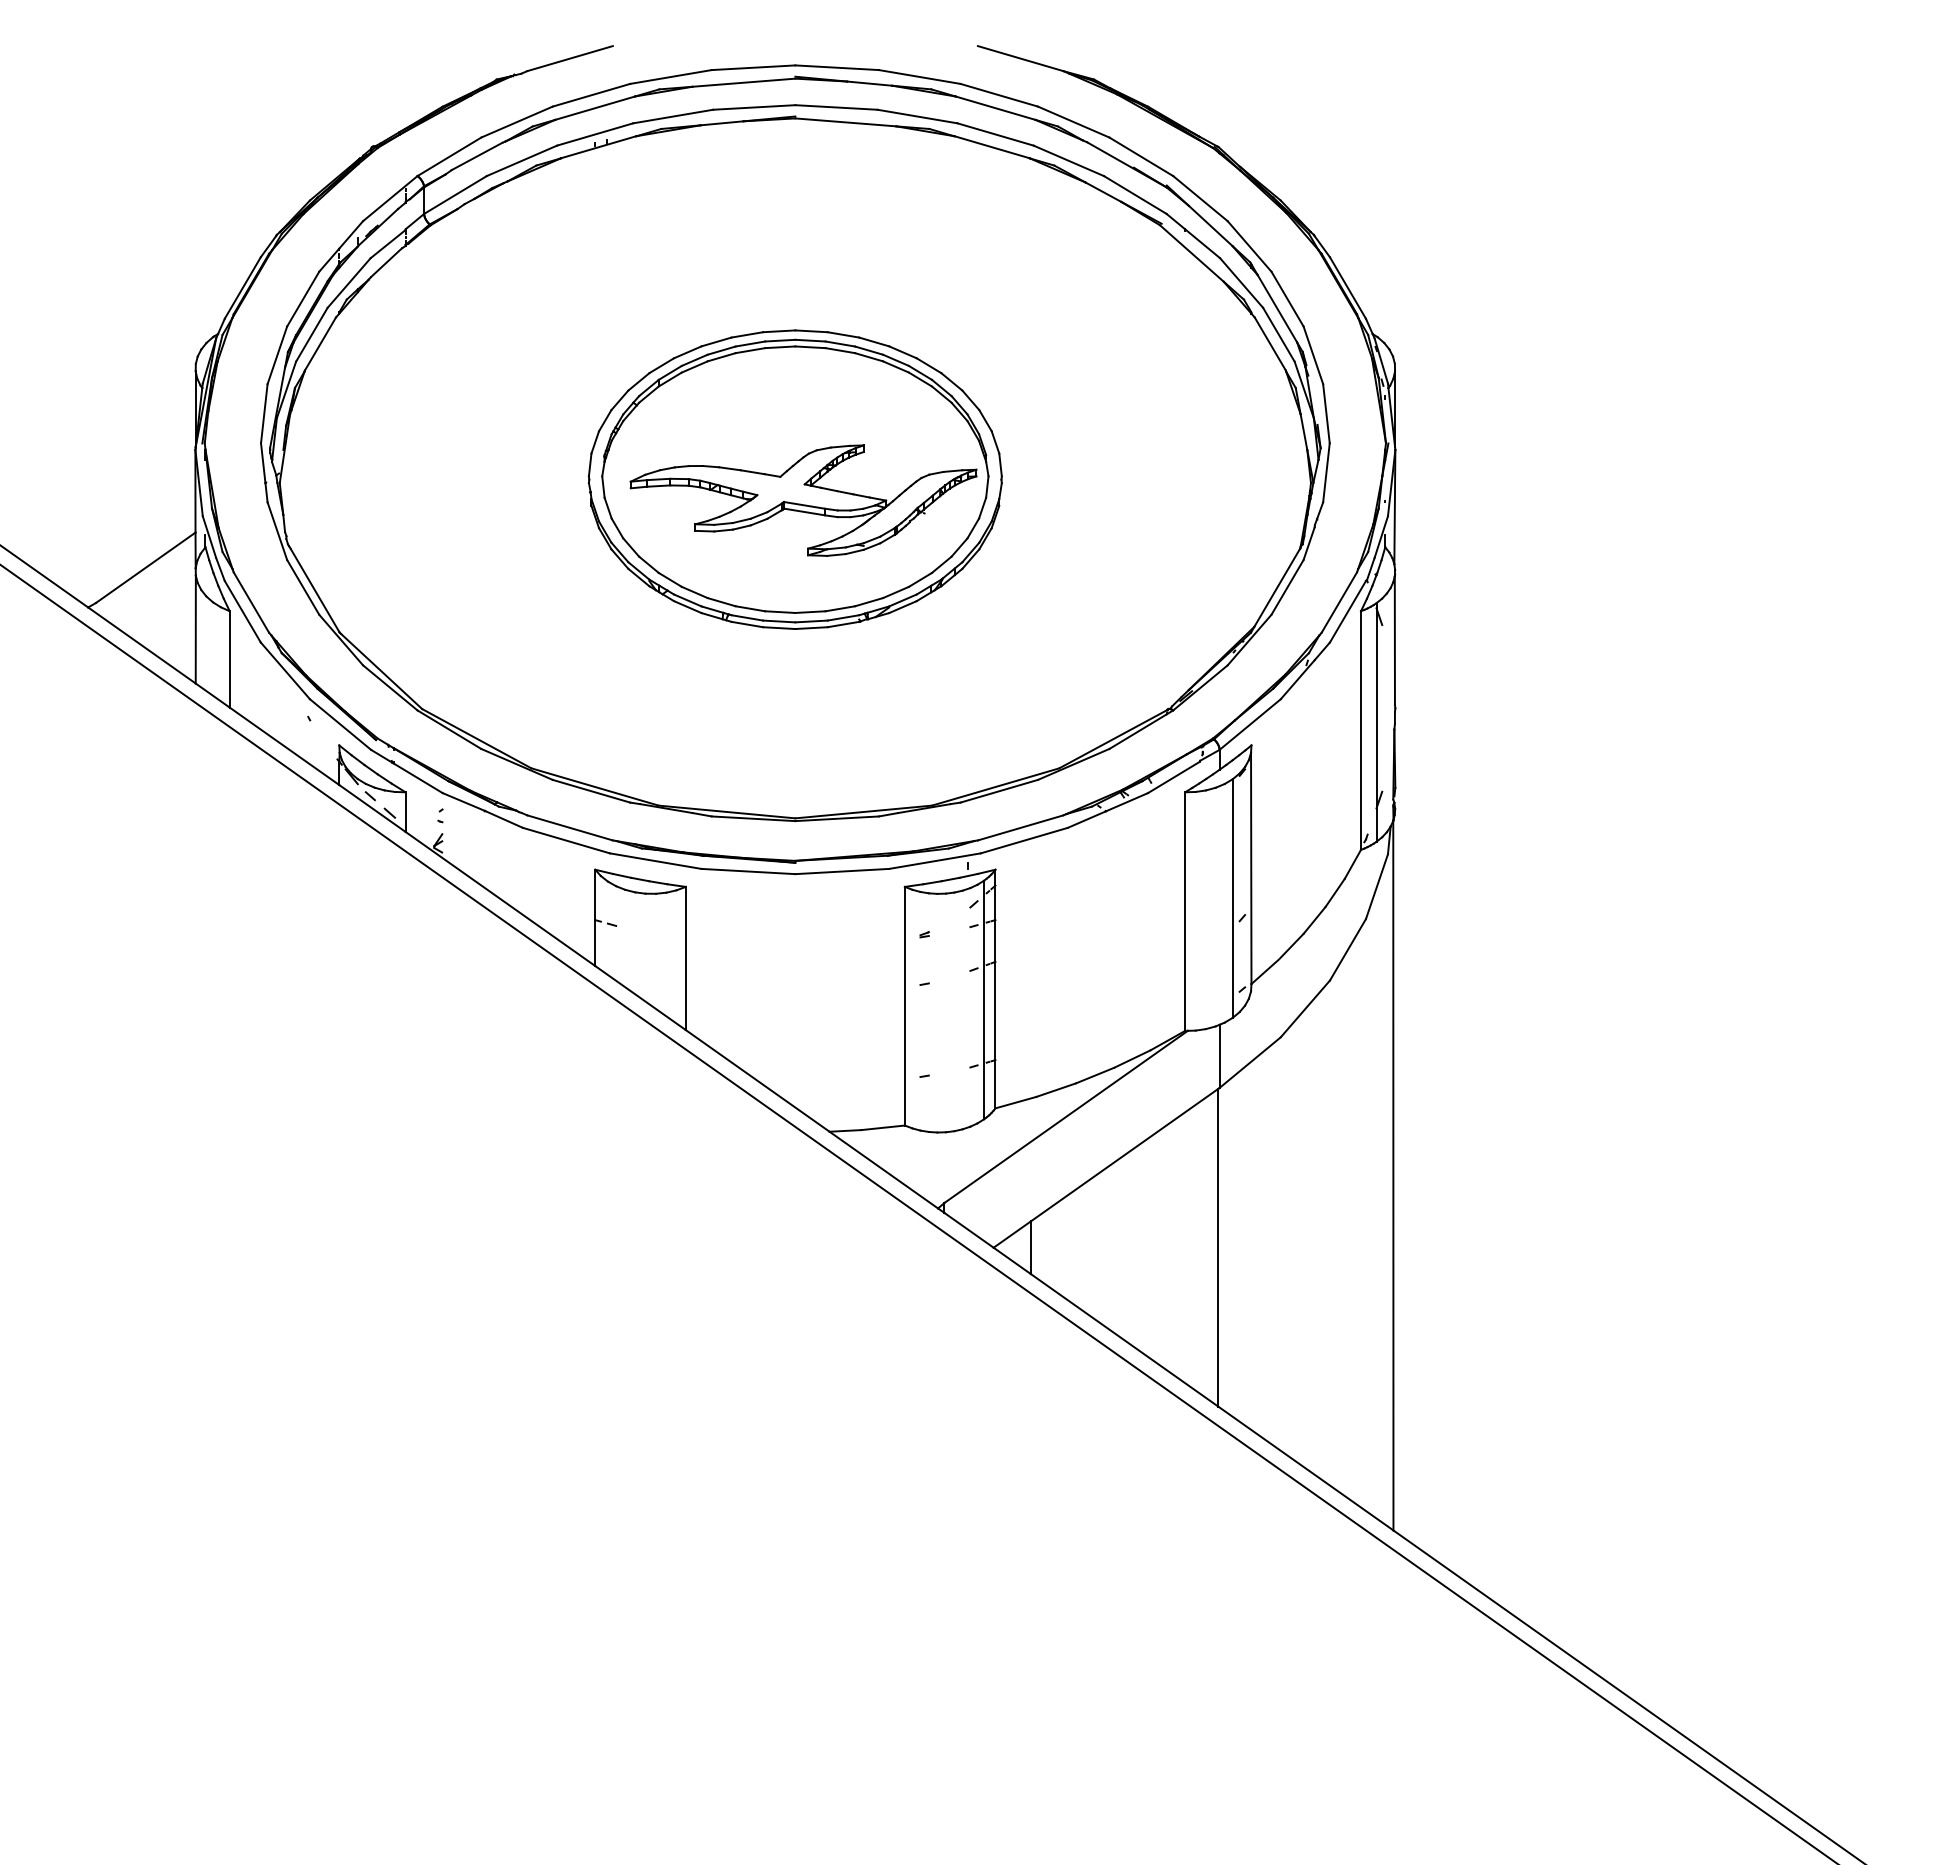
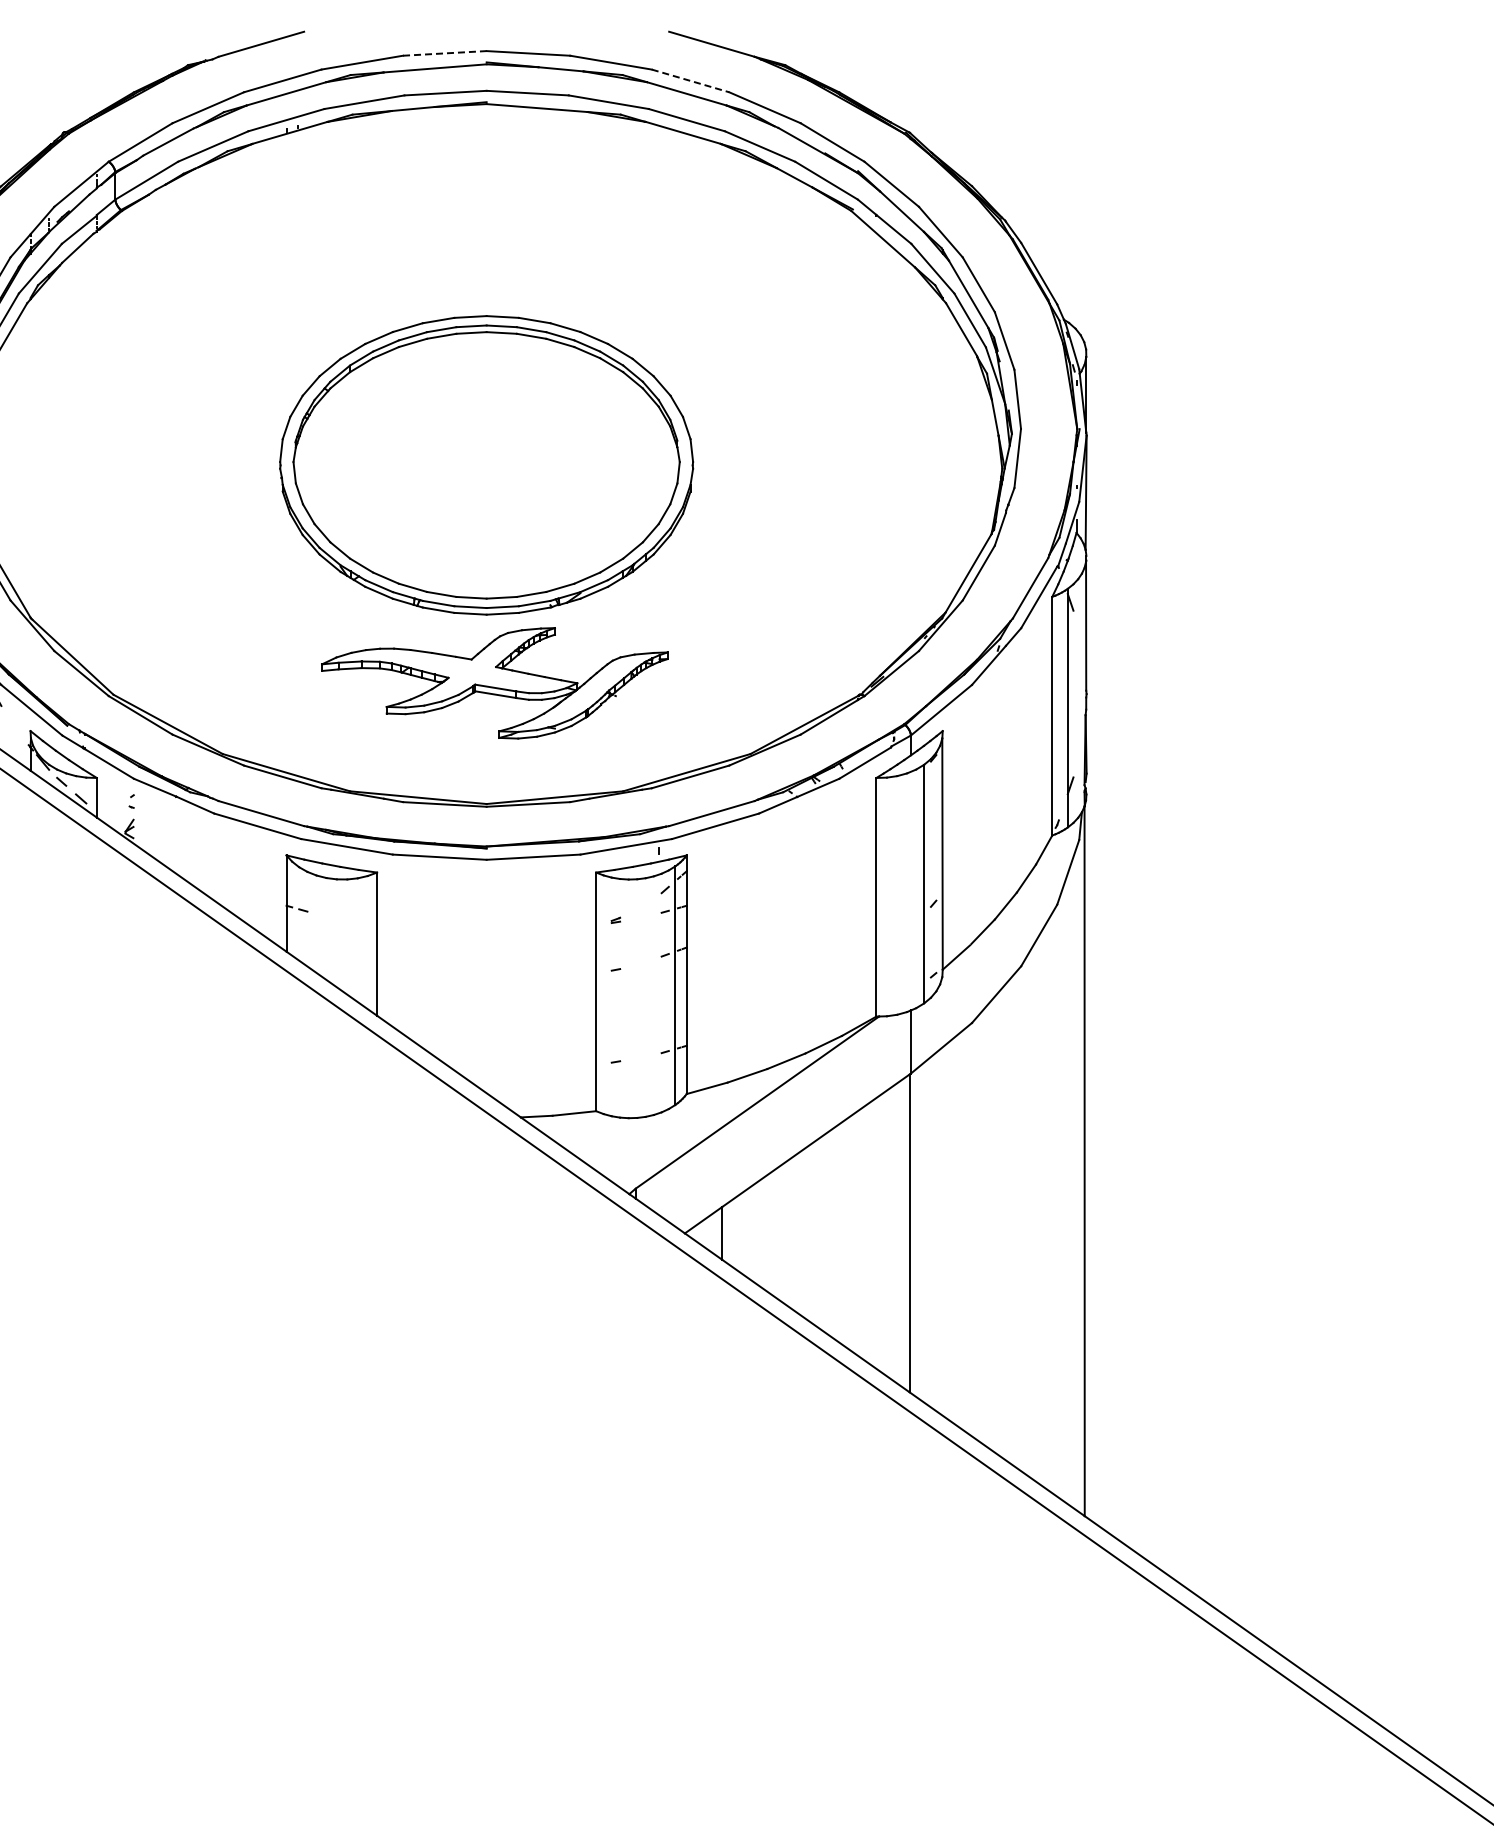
line: (753, 67) -> (444, 53), solid -> dashed
line: (999, 95) -> (690, 81), solid -> dashed
part: (803, 500) -> (494, 683), moved

